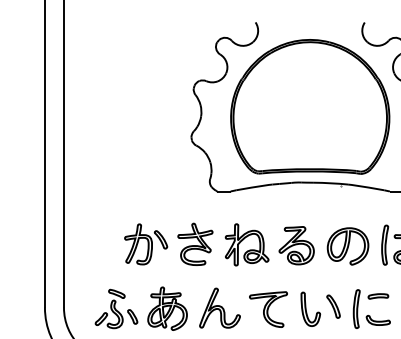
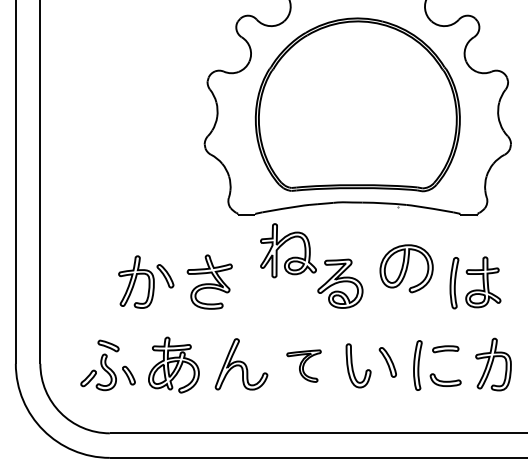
part: (347, 246) -> (406, 268), moved
part: (248, 250) -> (290, 257), moved
part: (268, 309) -> (303, 365), size x0.7

